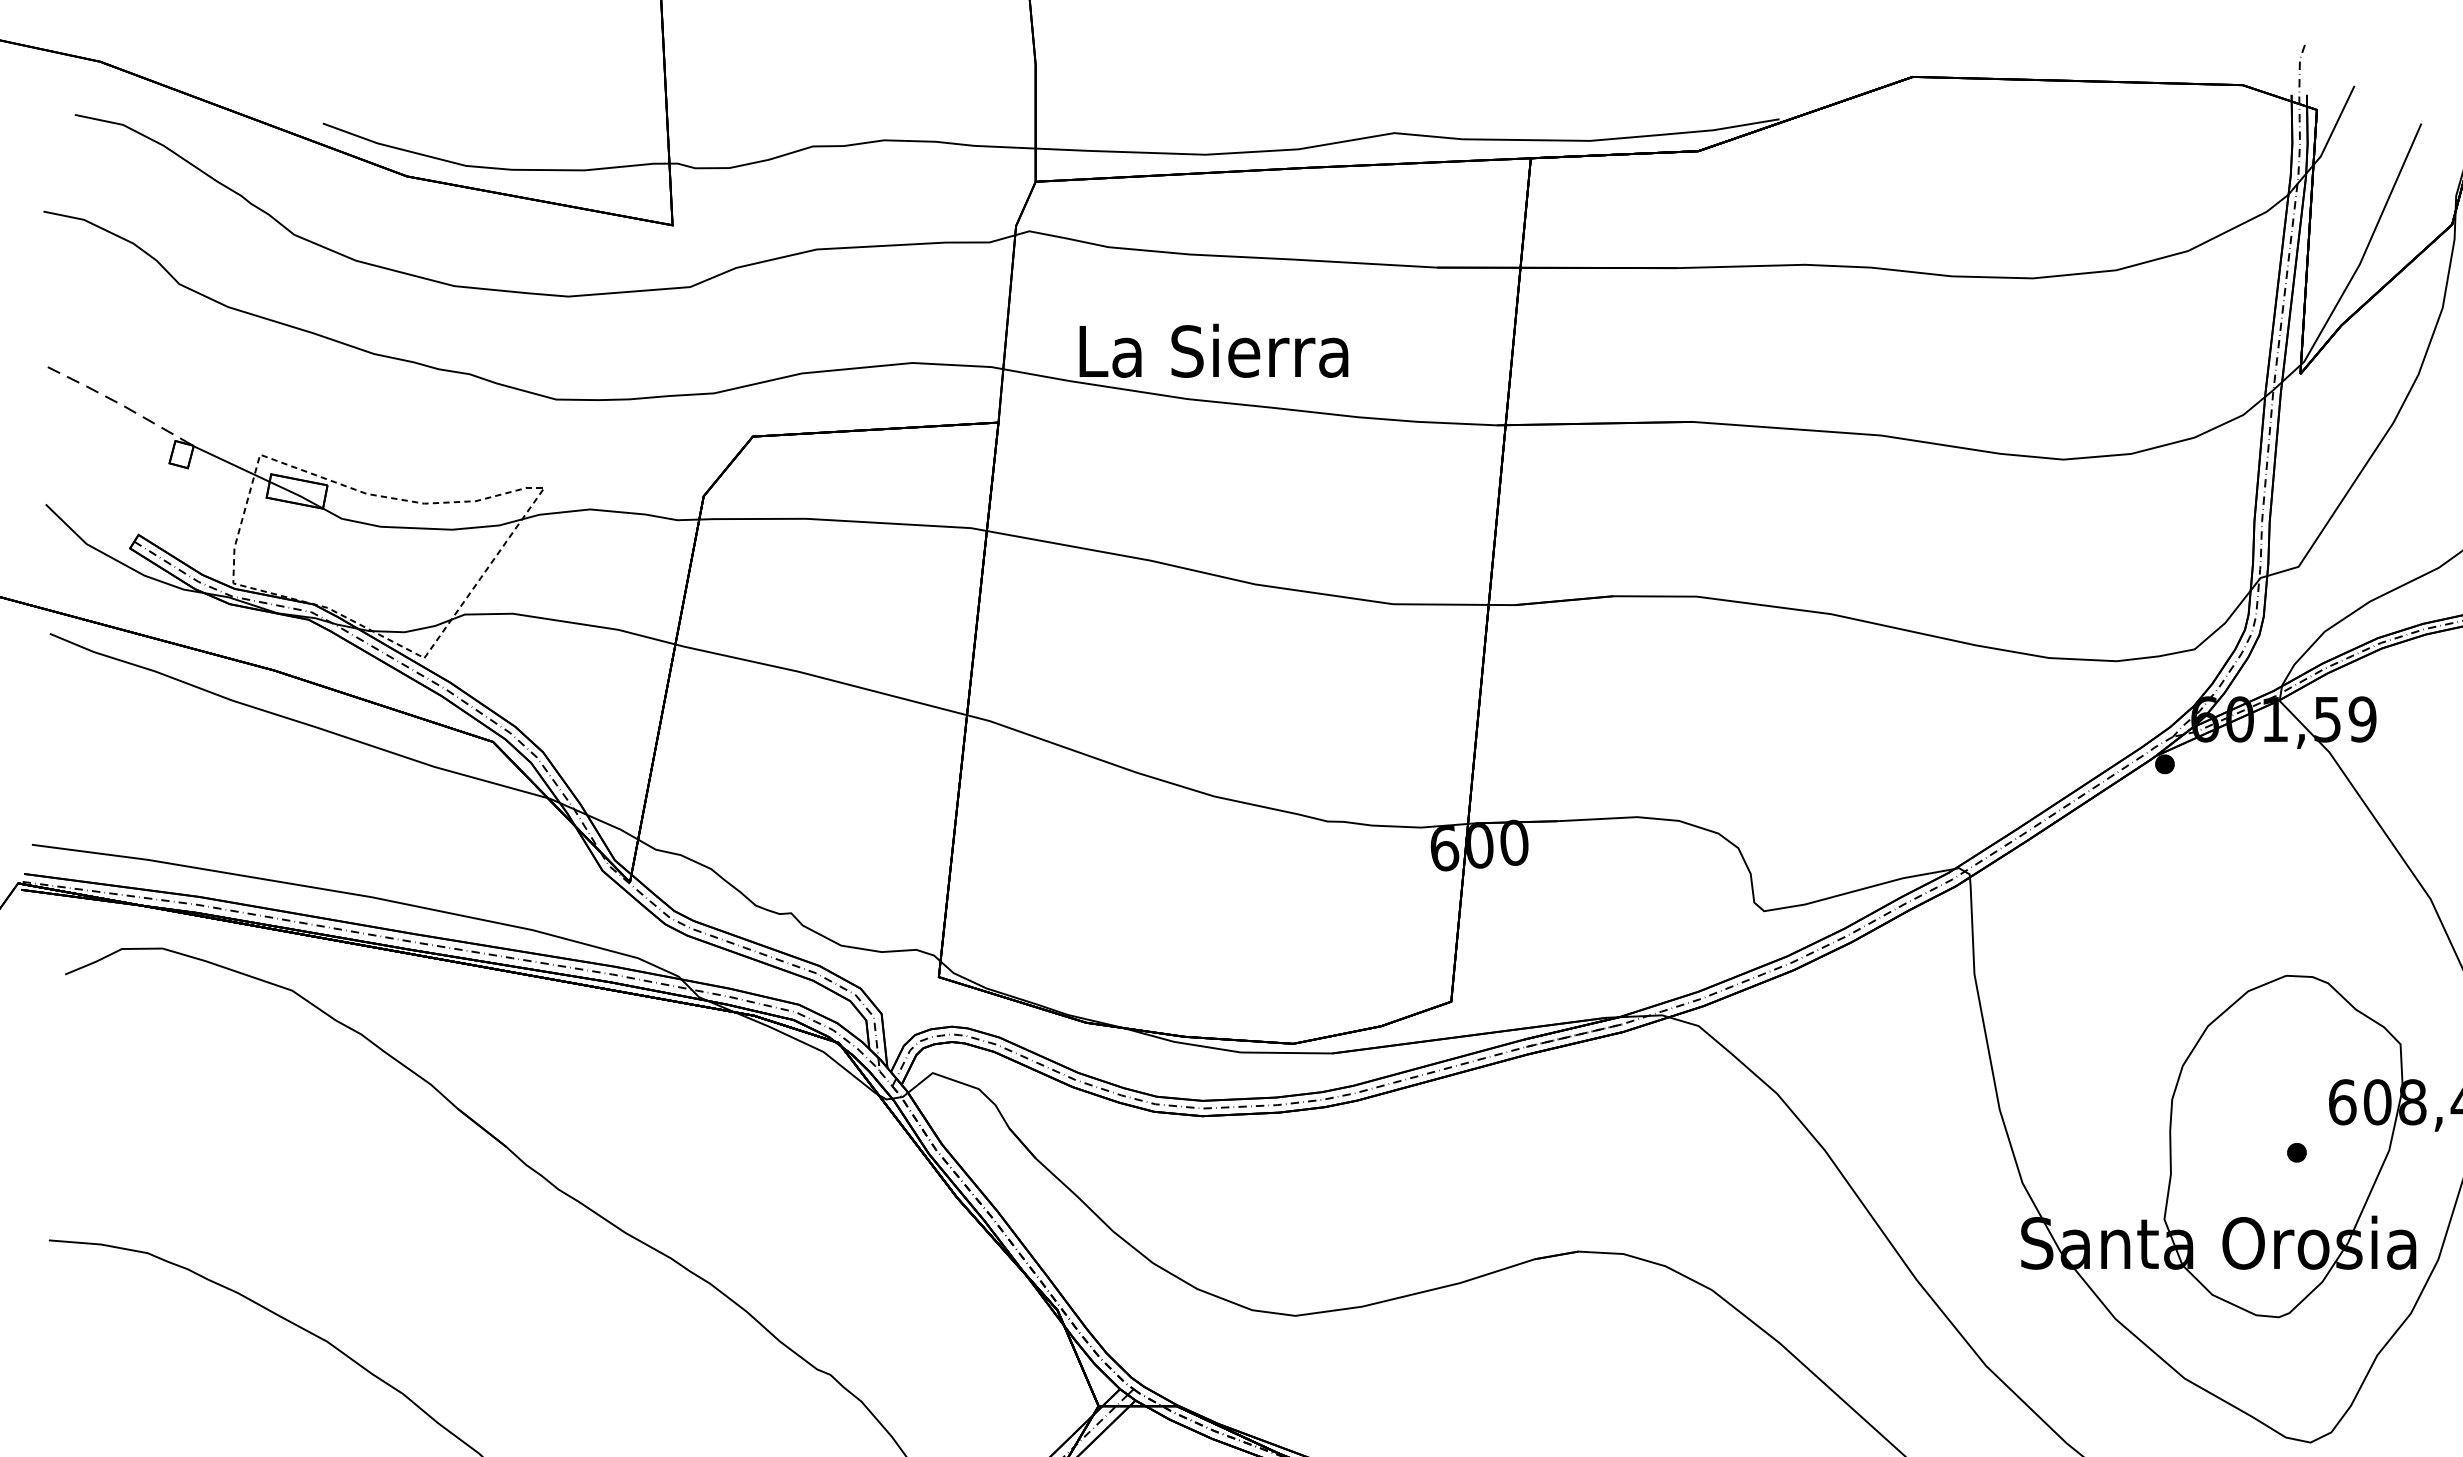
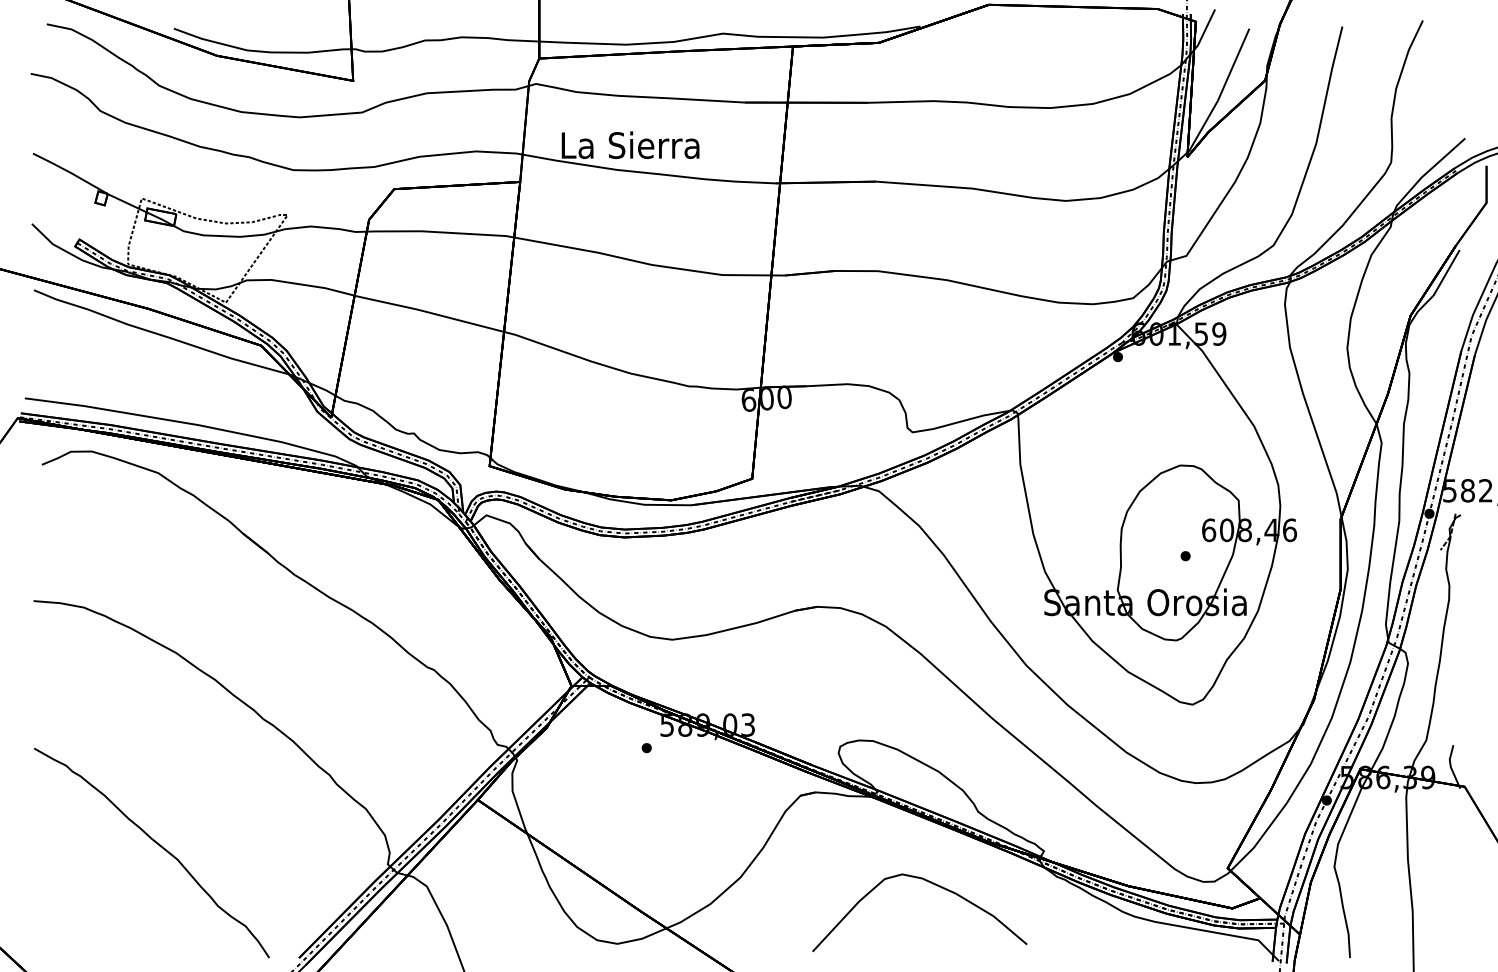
line: (120, 404) -> (70, 172), dashed -> solid

